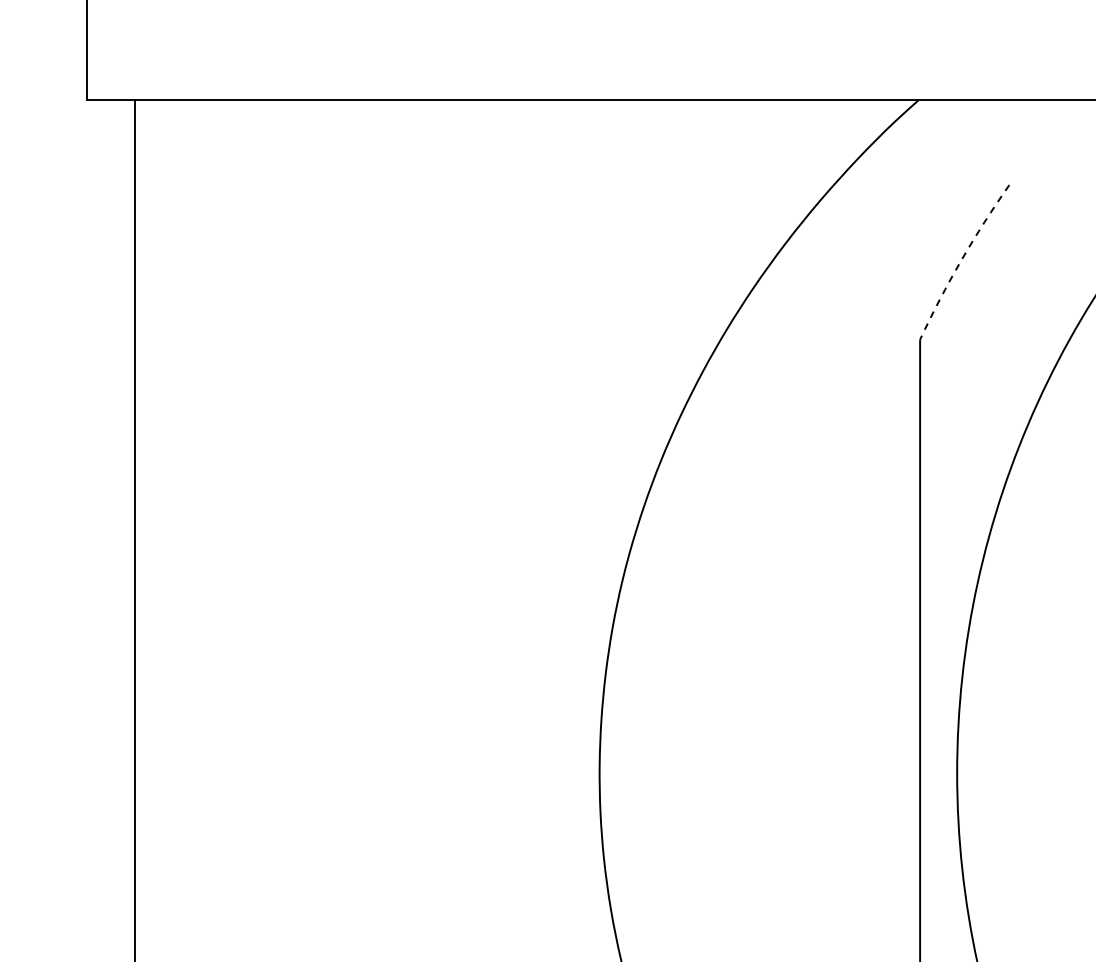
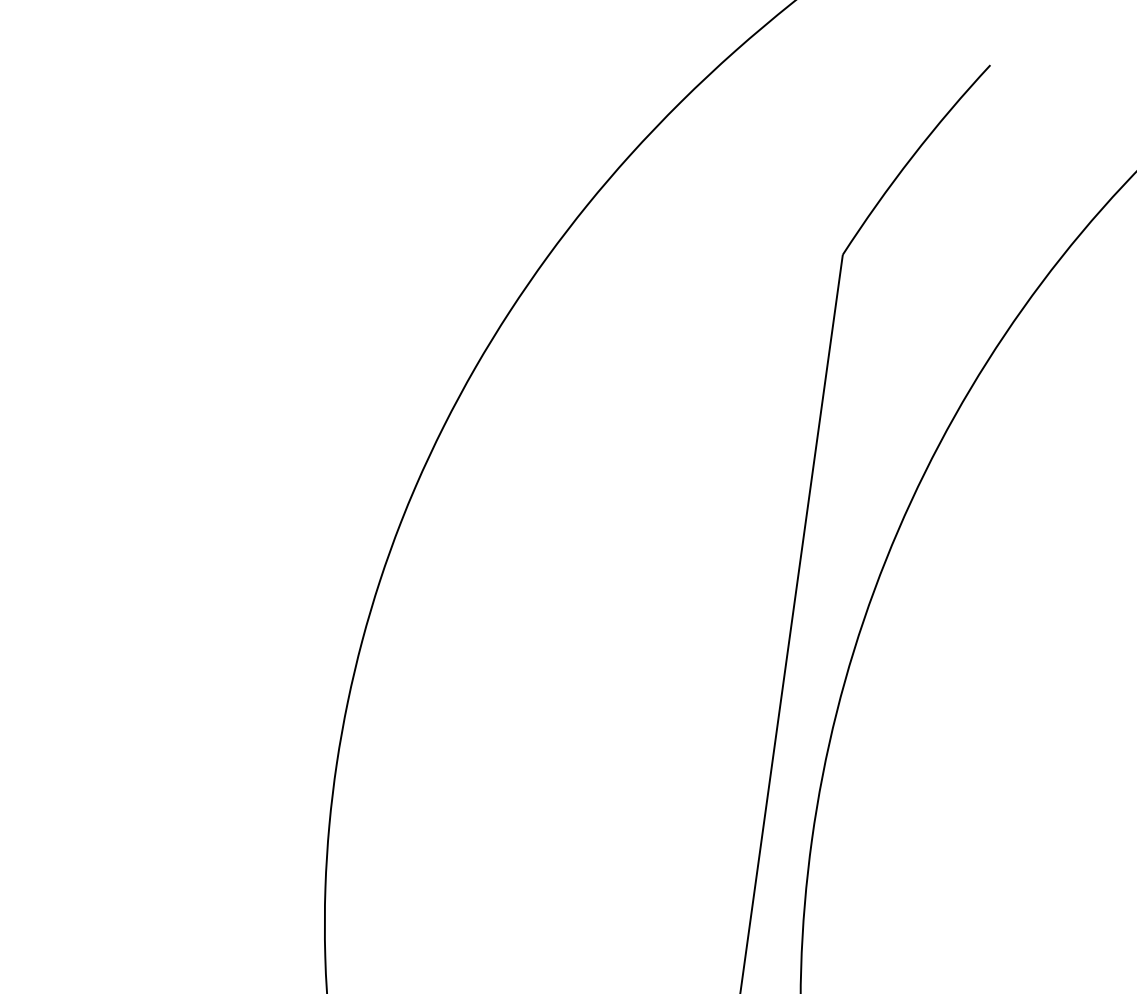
arc: (961, 260) -> (912, 156), dashed -> solid

